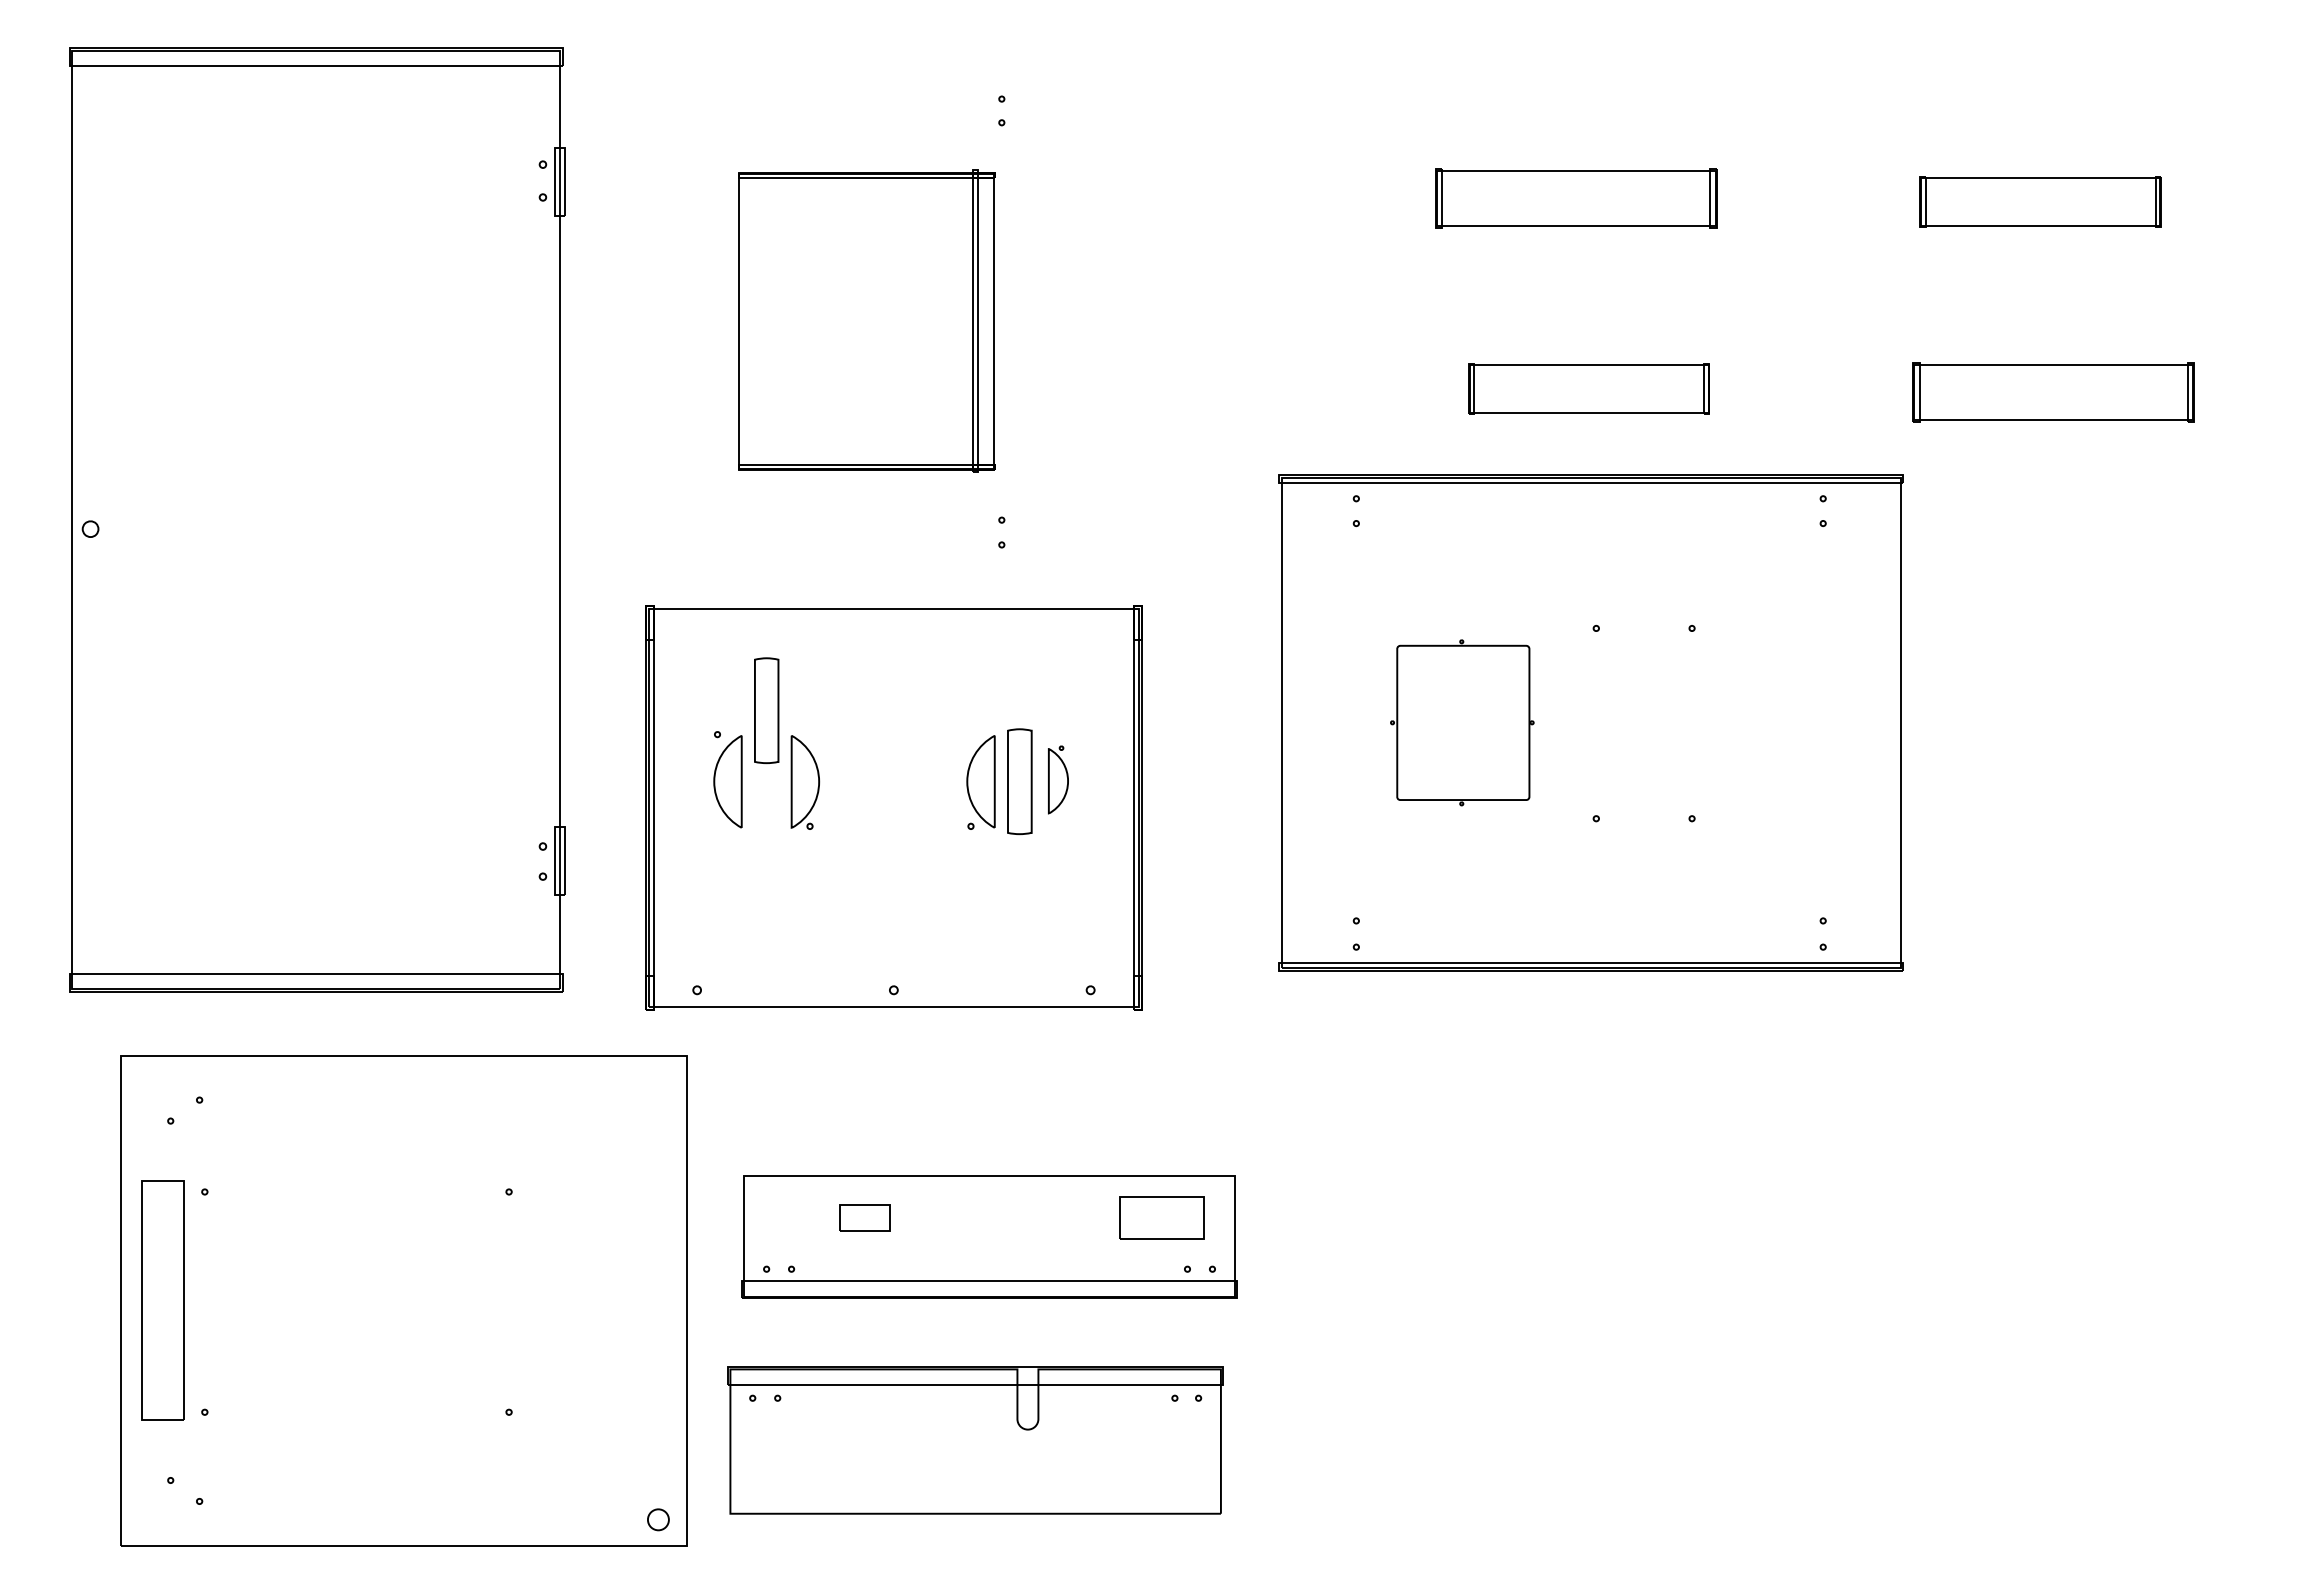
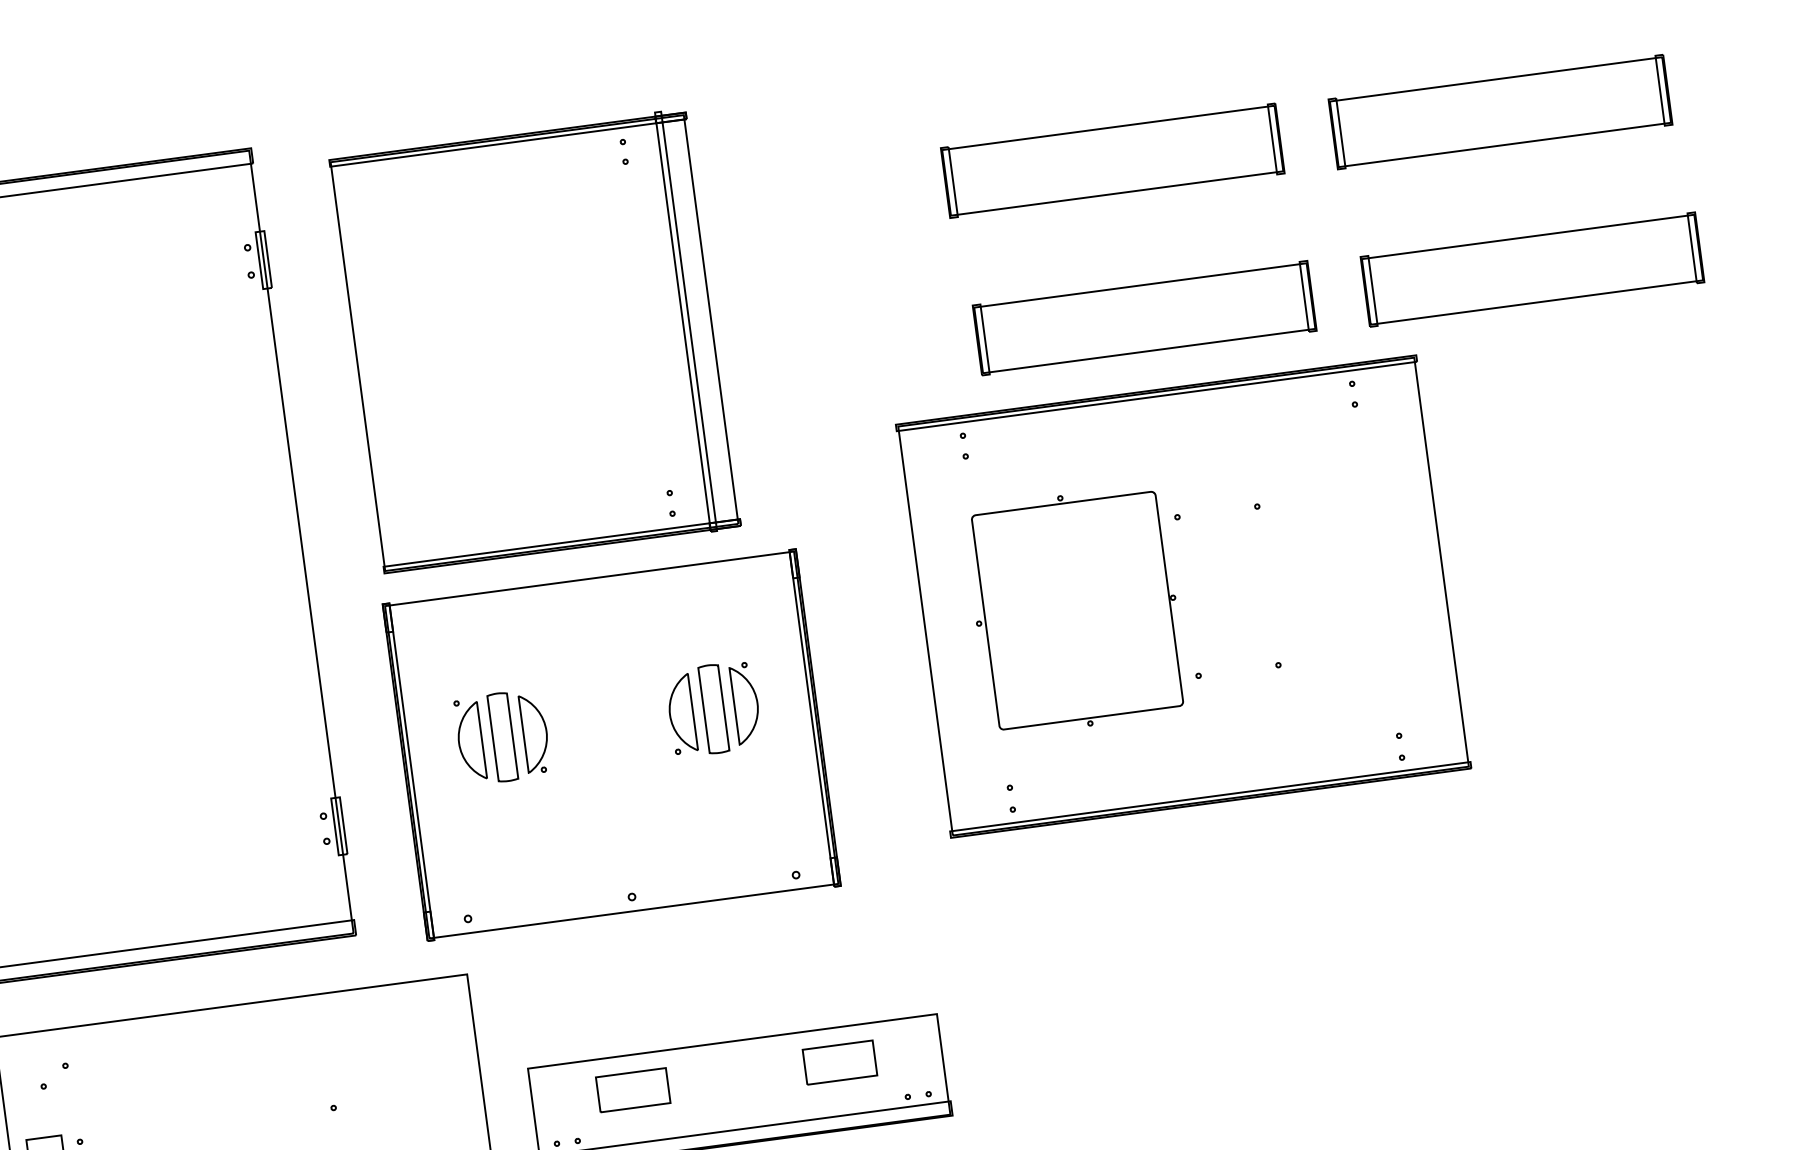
part: (1576, 197) -> (1112, 160), size x1.43
part: (2040, 201) -> (1500, 111), size x1.67
part: (866, 320) -> (534, 341), size x1.67
part: (1588, 388) -> (1144, 318), size x1.67
part: (2053, 392) -> (1532, 269), size x1.43
part: (766, 710) -> (502, 737), moved
part: (1462, 722) -> (1076, 610), size x1.67
part: (1058, 779) -> (745, 702), size x1.43
part: (864, 1217) -> (632, 1089), size x1.67
part: (1161, 1217) -> (839, 1062), moved

